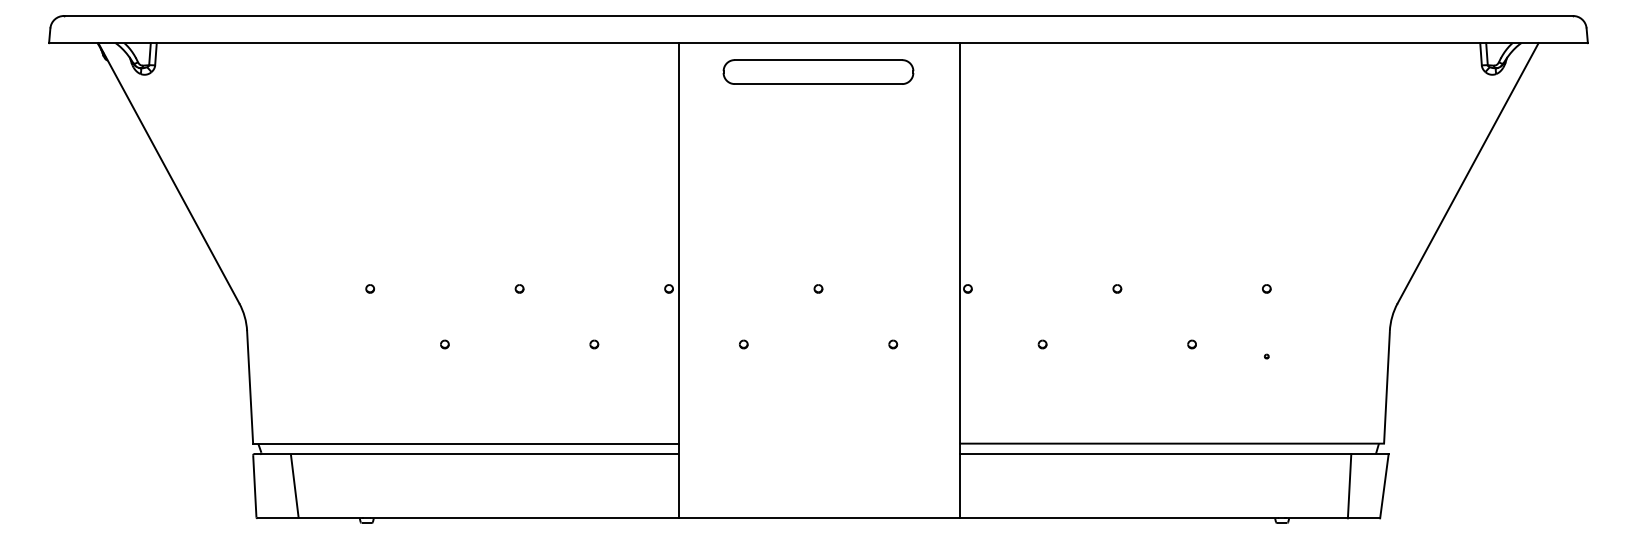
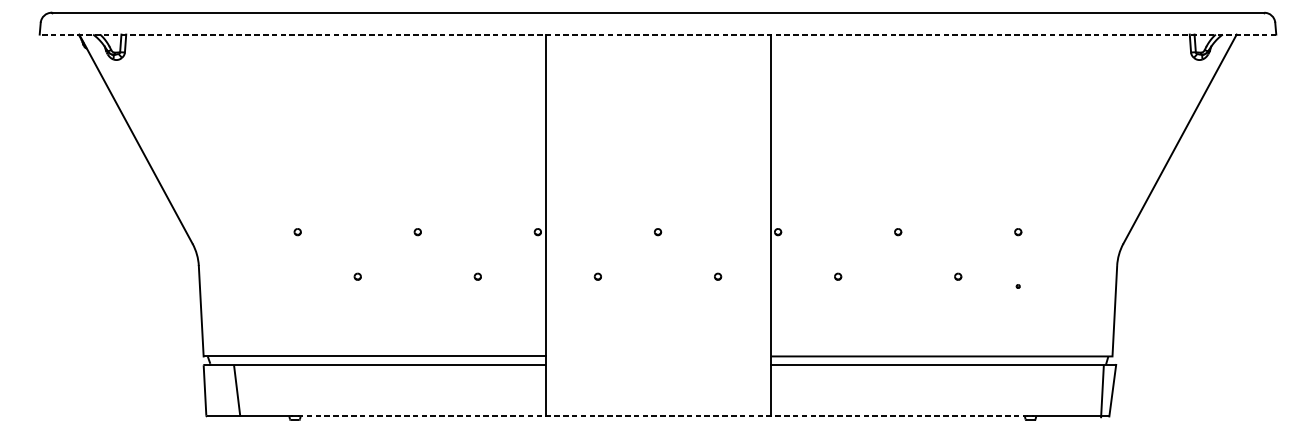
line: (817, 43) -> (657, 34), solid -> dashed
part: (818, 71) -> (658, 57), removed
line: (1349, 486) -> (1102, 391), moved
line: (824, 518) -> (662, 416), solid -> dashed

